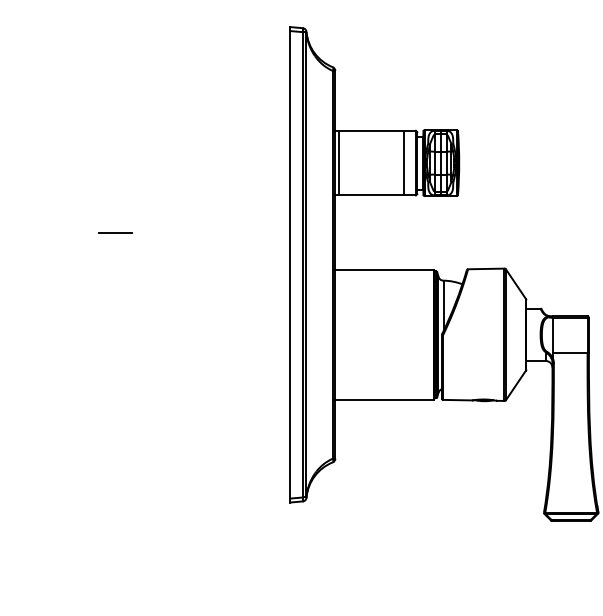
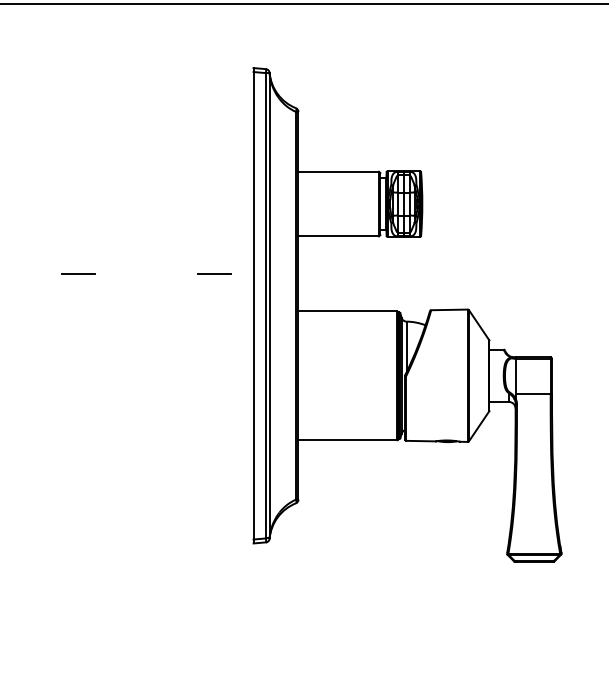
line: (339, 162) -> (302, 203), removed
line: (403, 162) -> (366, 203), removed
line: (251, 232) -> (214, 273), added

